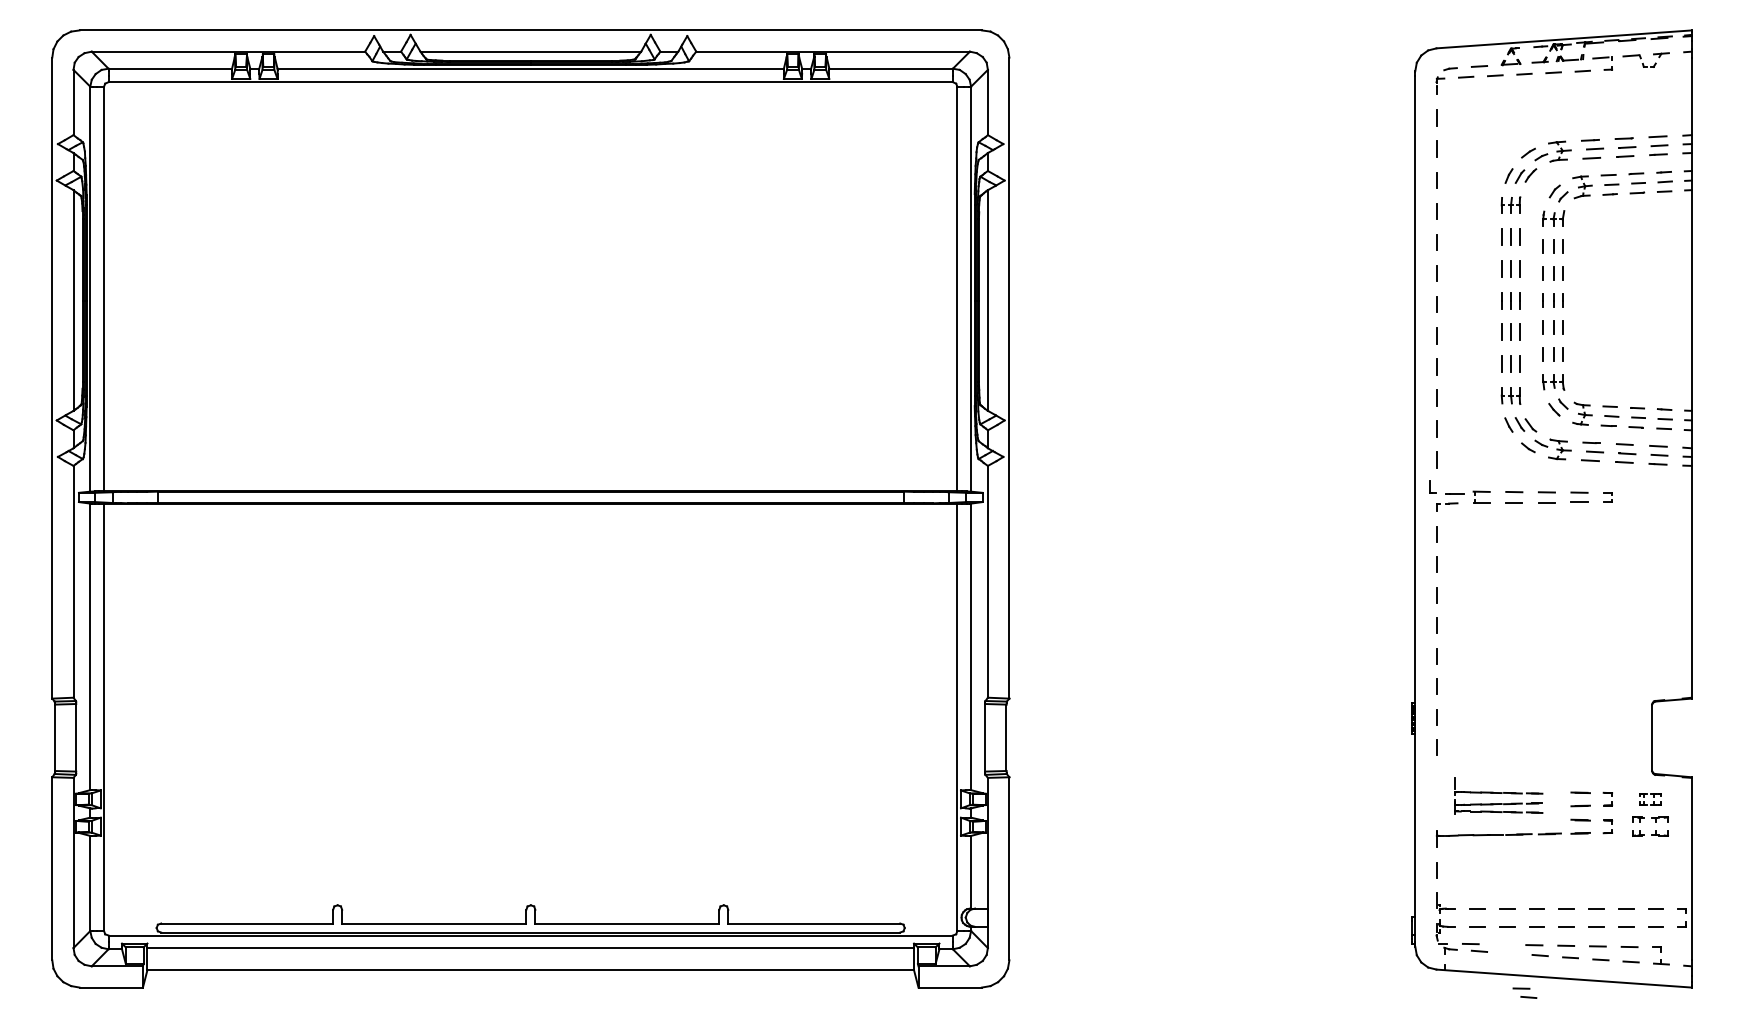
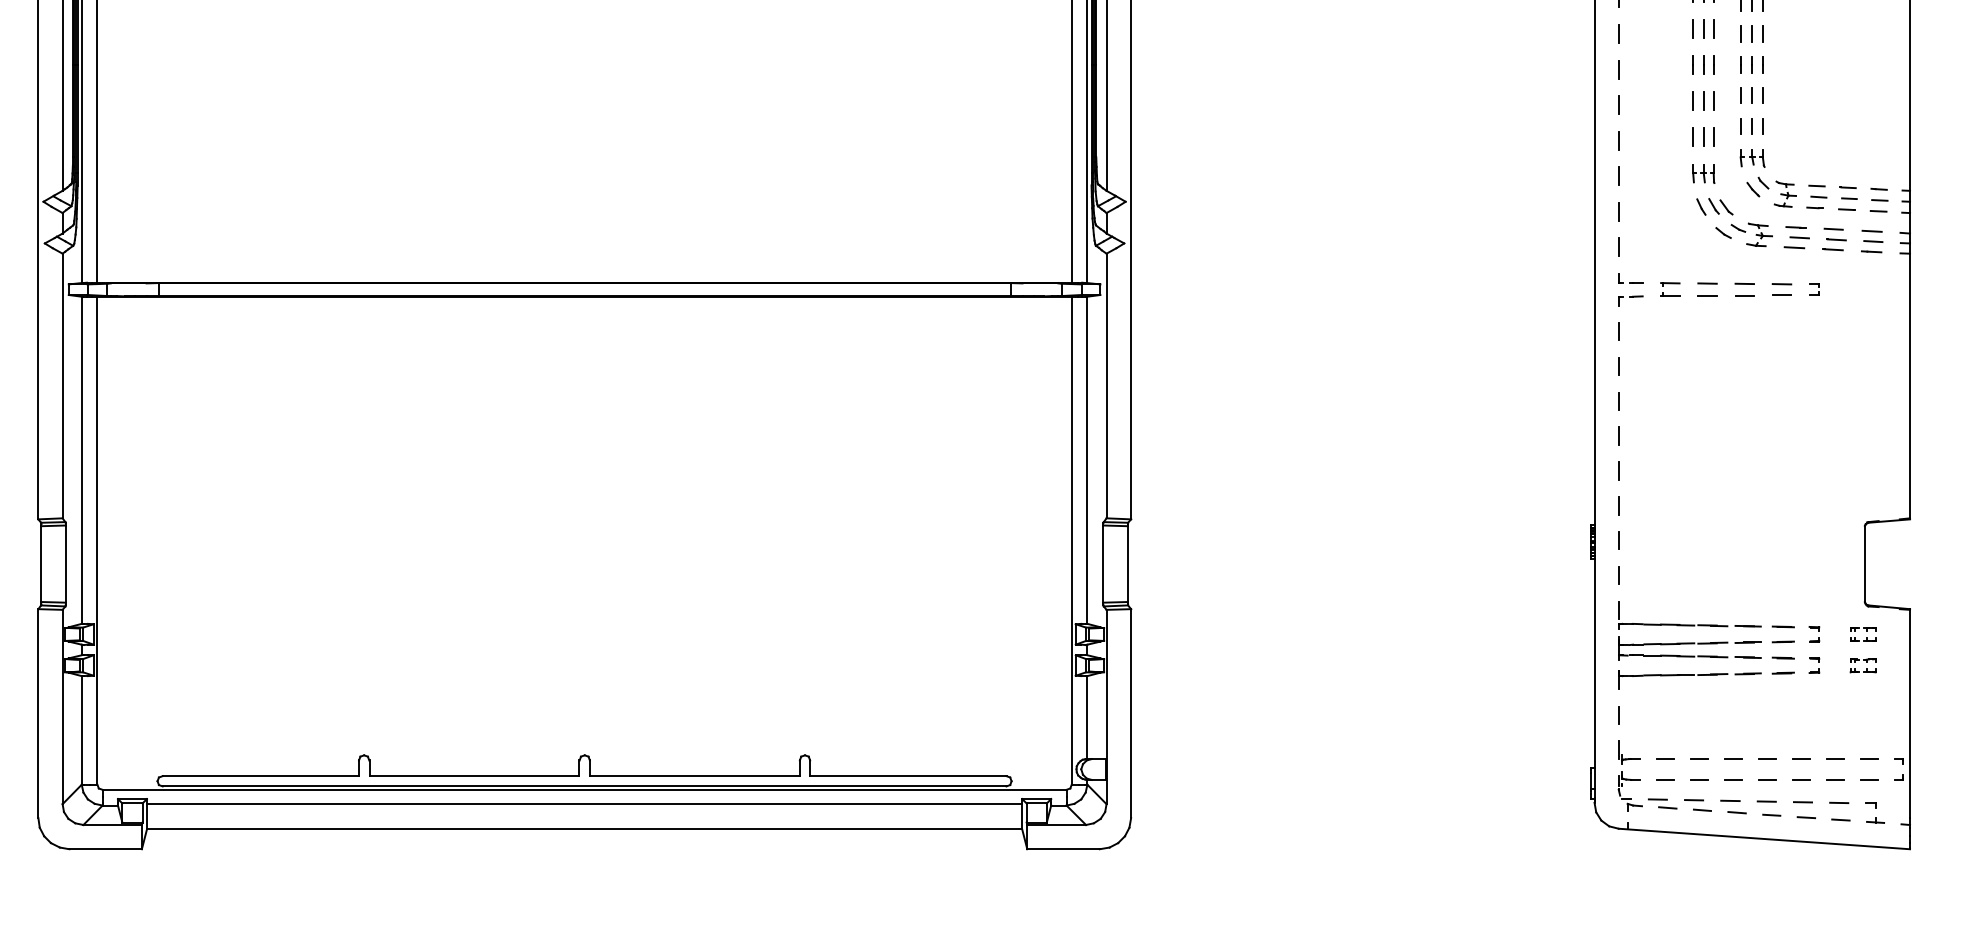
part: (1446, 487) -> (1630, 278), size x0.62
part: (1498, 796) -> (1689, 631), size x1.43
part: (1650, 826) -> (1863, 665), size x0.62
part: (1524, 992) -> (1697, 804), moved

